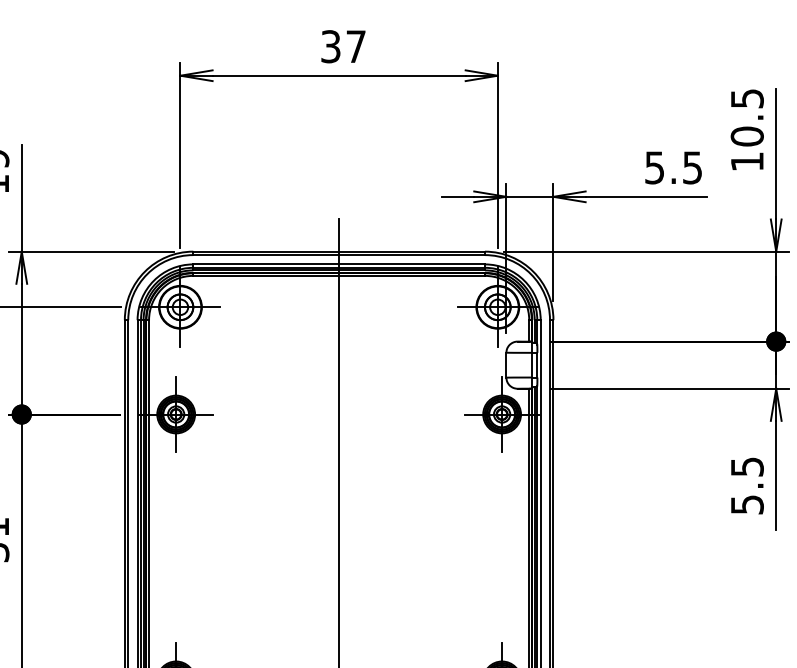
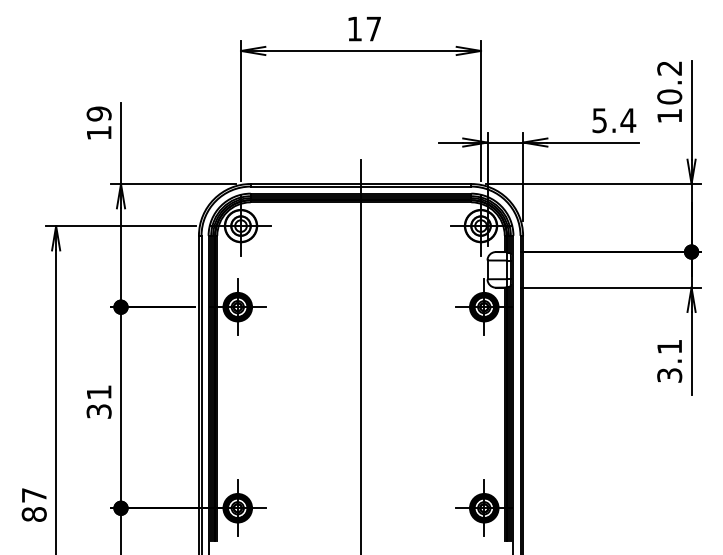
text: (330, 46) -> (354, 28), 37 -> 17
text: (747, 98) -> (669, 68), 10.5 -> 10.2
text: (692, 167) -> (628, 120), 5.5 -> 5.4
text: (747, 485) -> (669, 360), 5.5 -> 3.1

